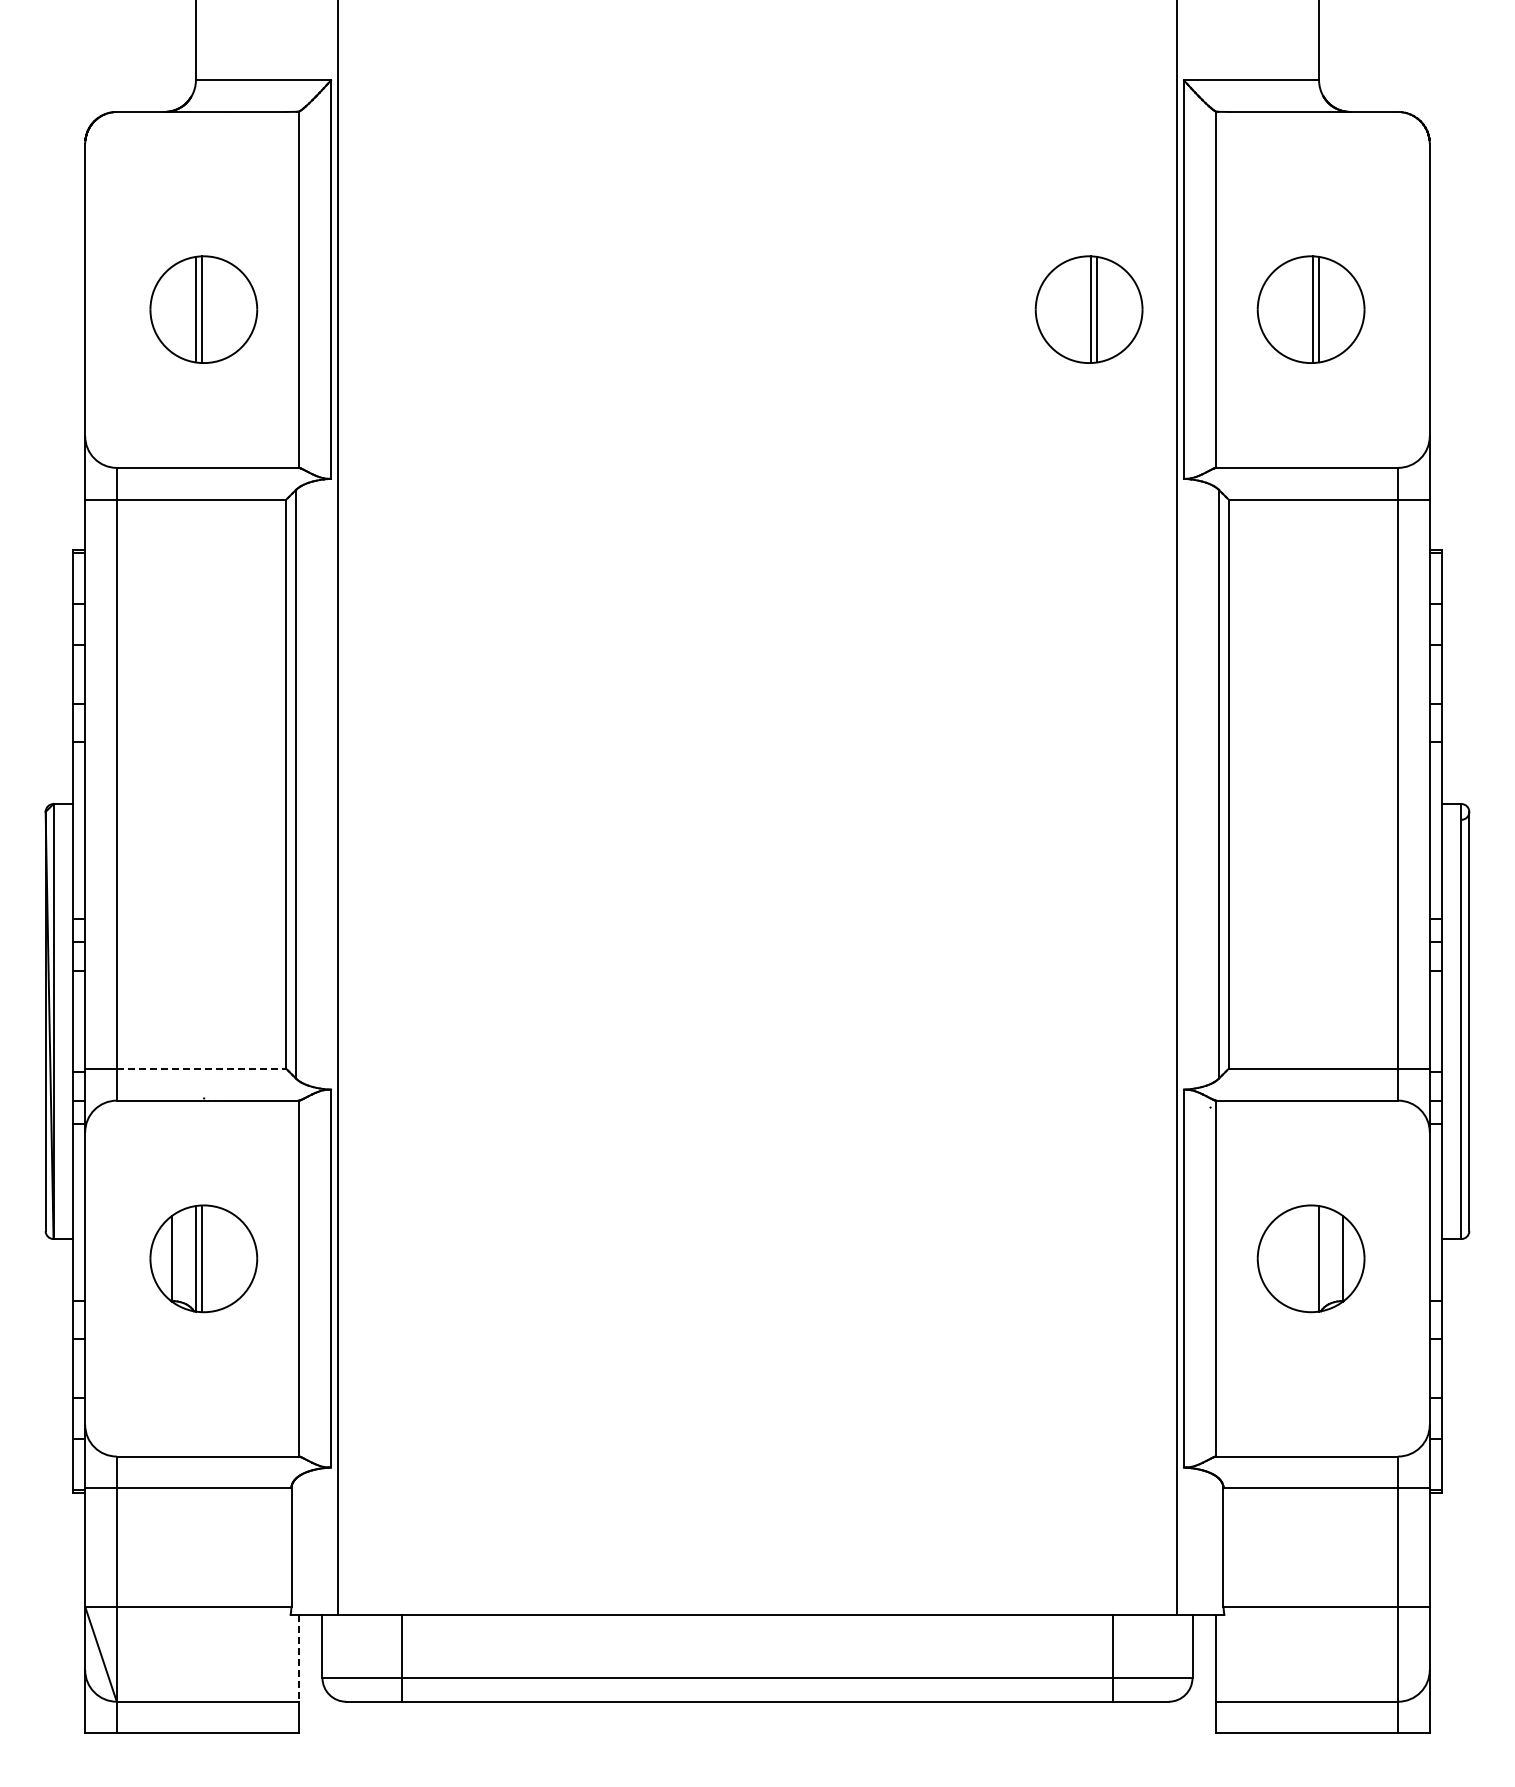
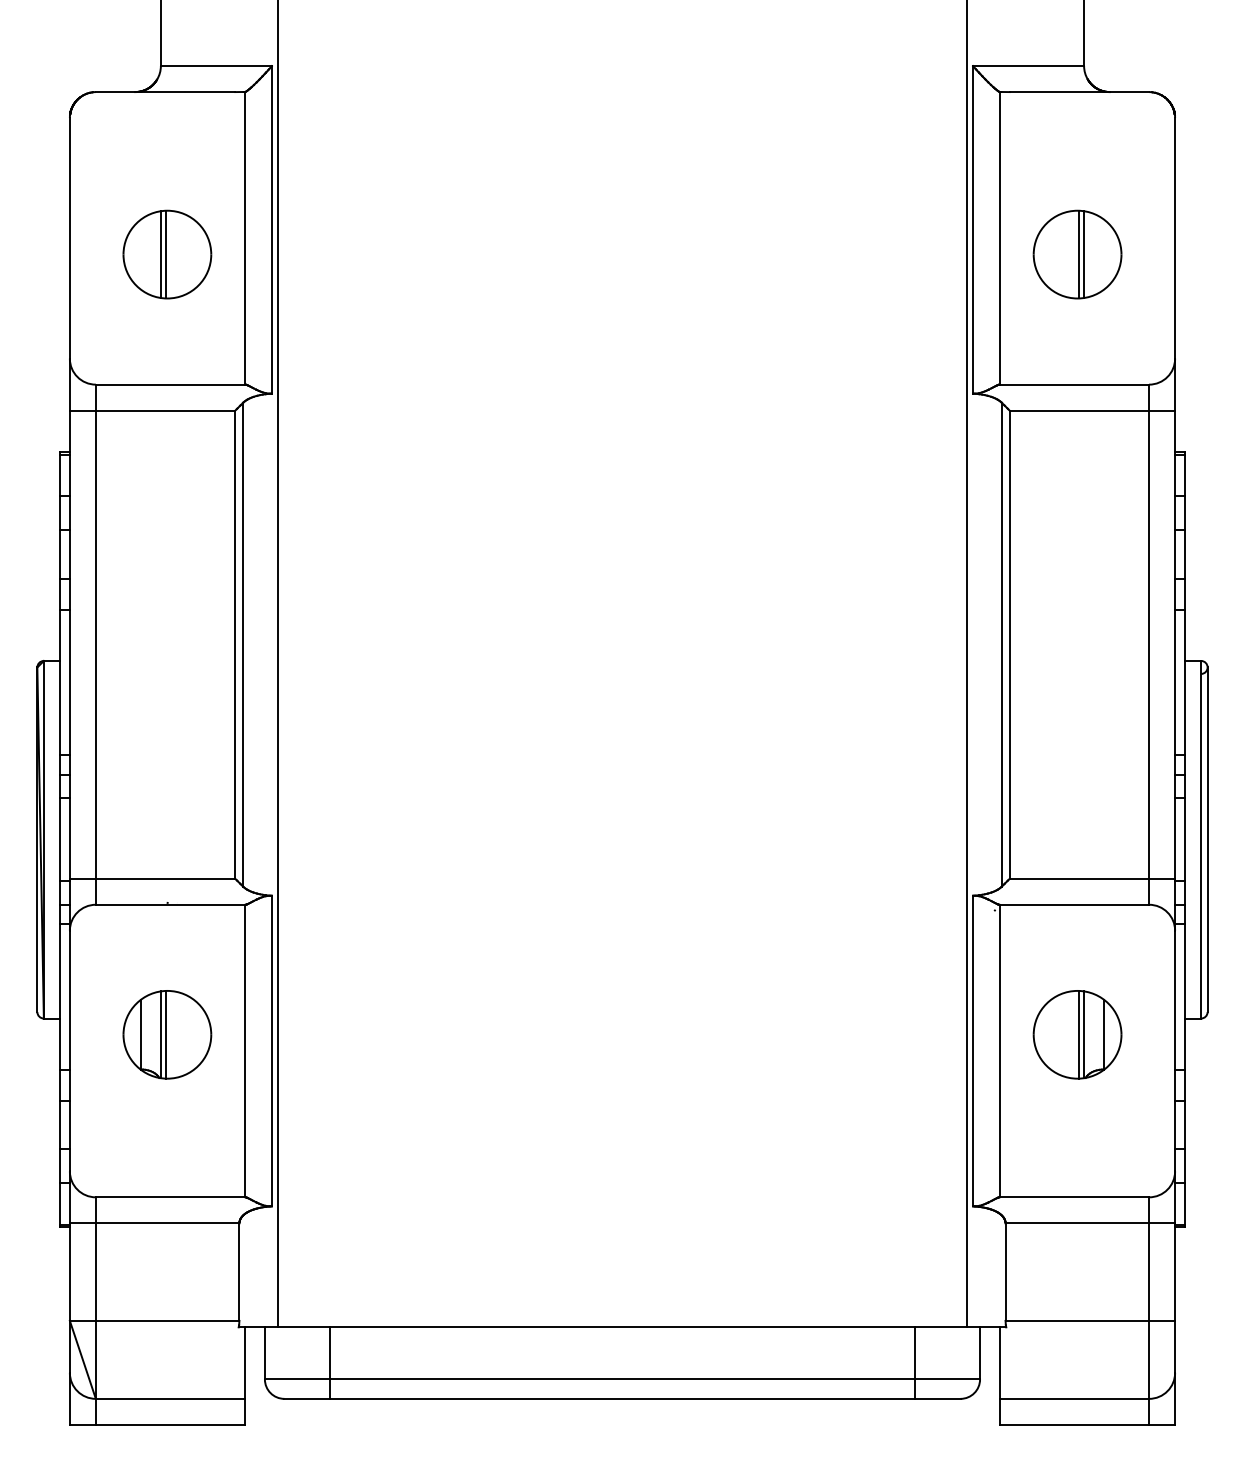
part: (1088, 309) -> (894, 254), removed
line: (201, 1069) -> (165, 879), dashed -> solid
line: (1313, 1258) -> (1079, 1034), added
line: (298, 1658) -> (245, 1363), dashed -> solid

